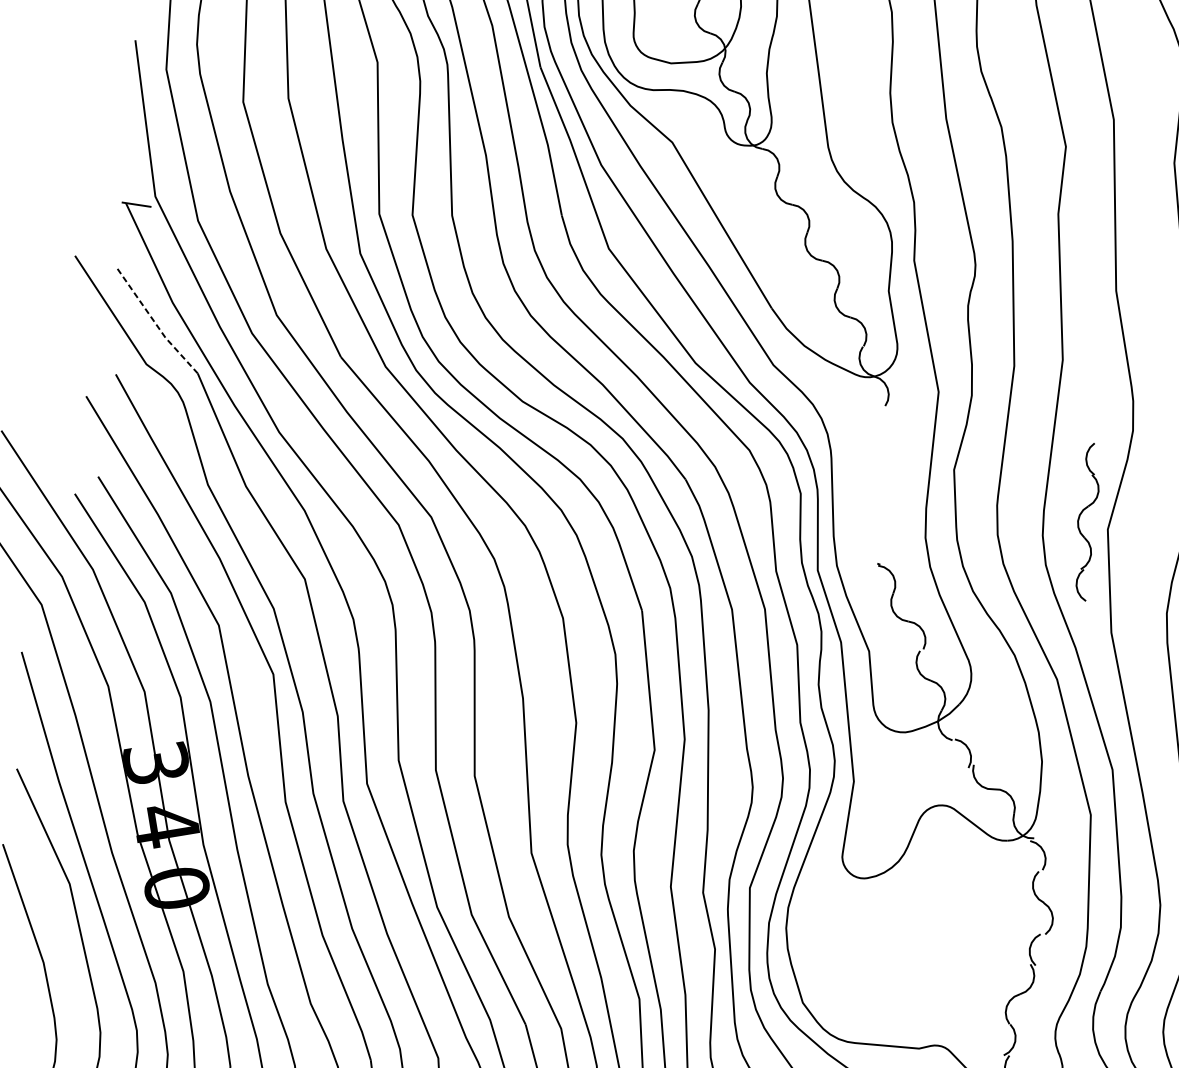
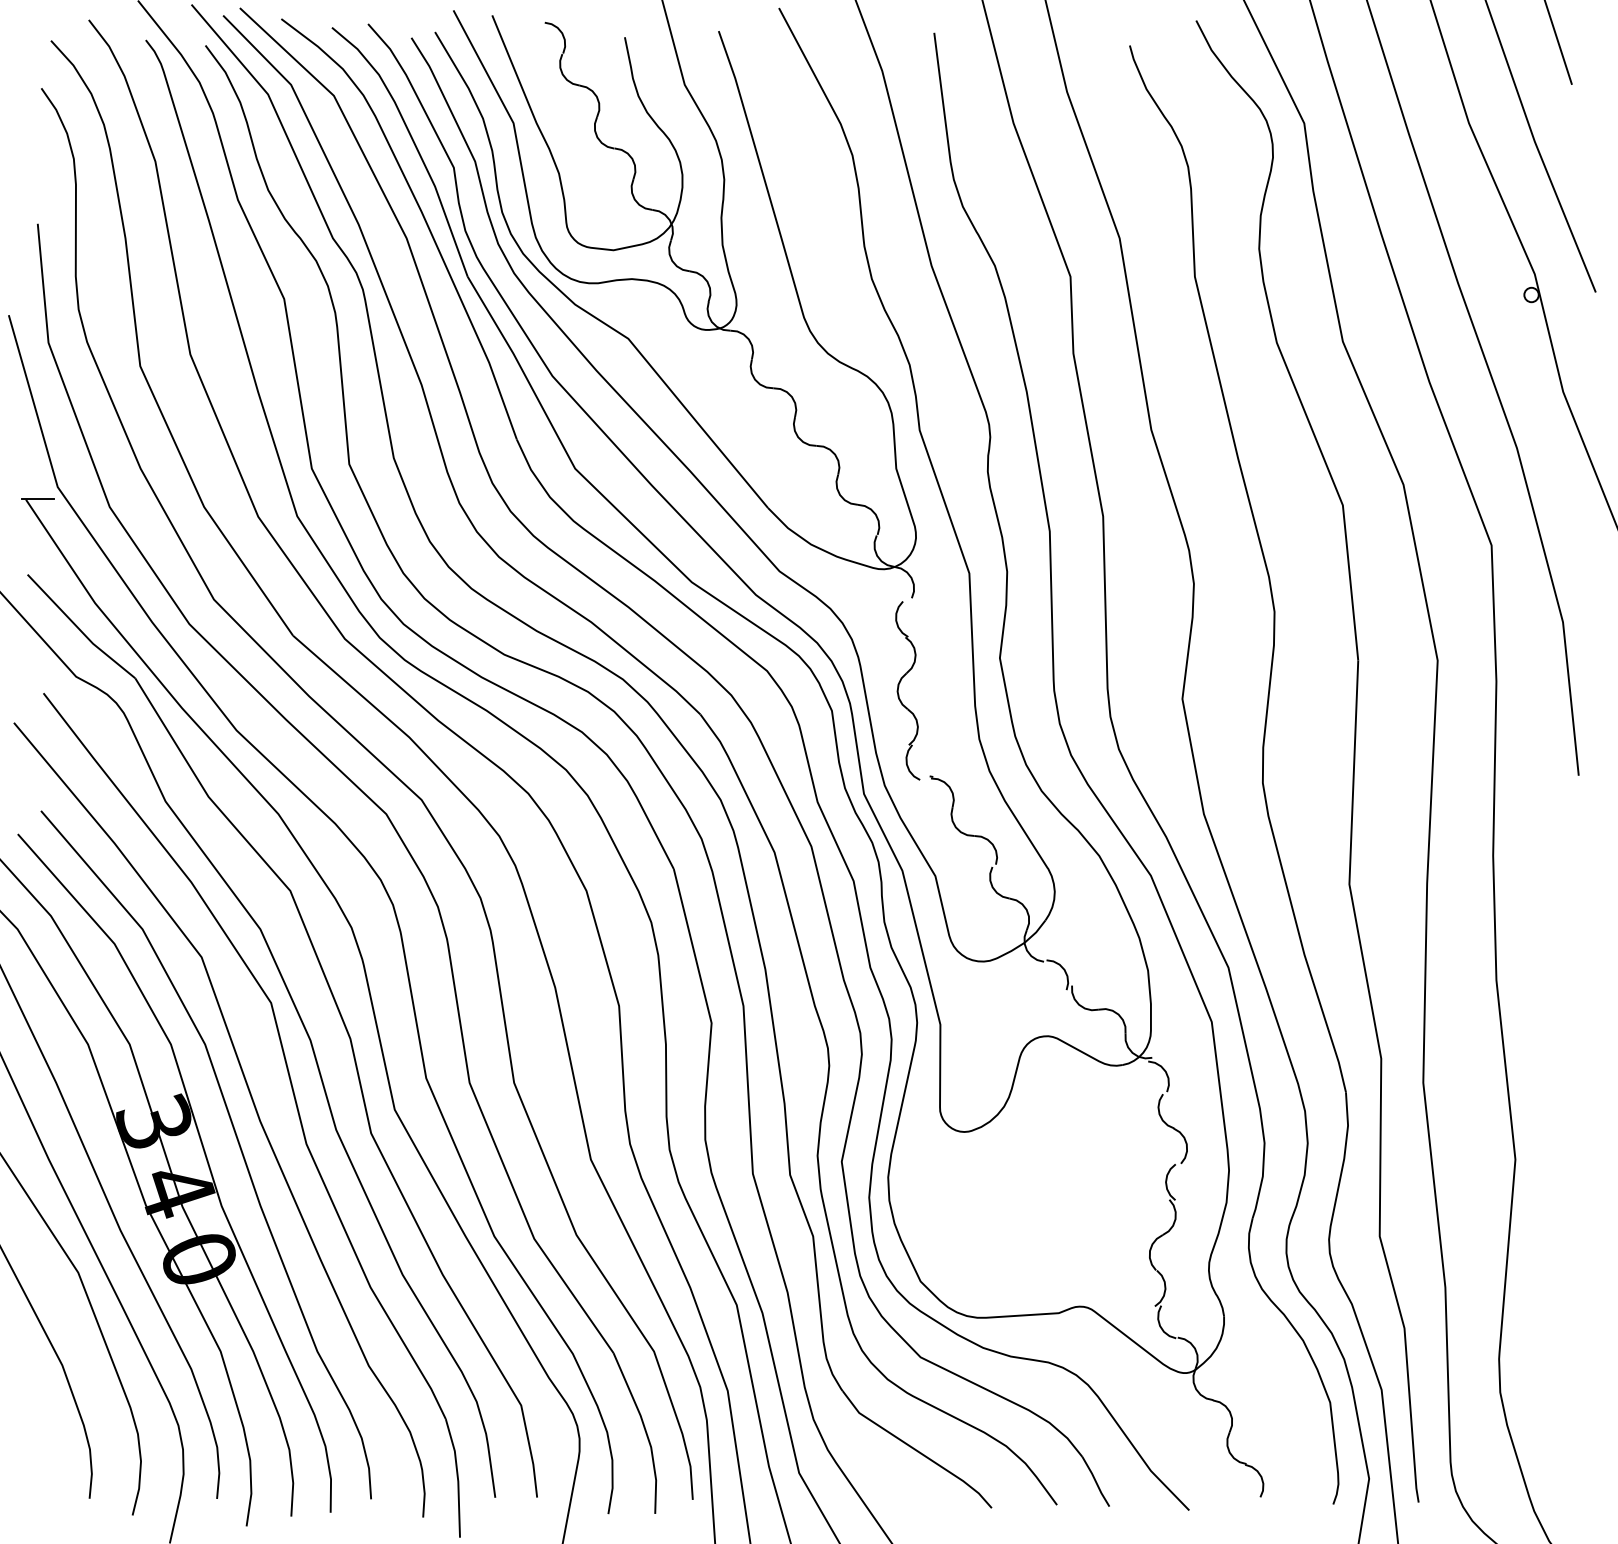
line: (155, 323) -> (79, 629), dashed -> solid
part: (1080, 517) -> (899, 687), moved

